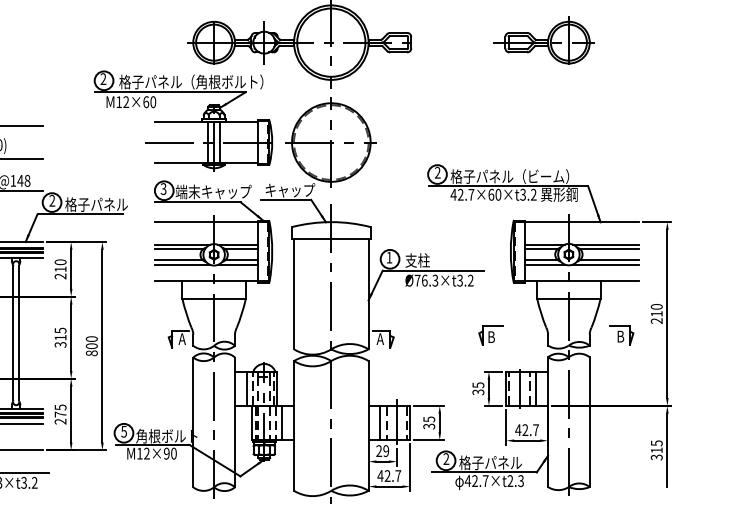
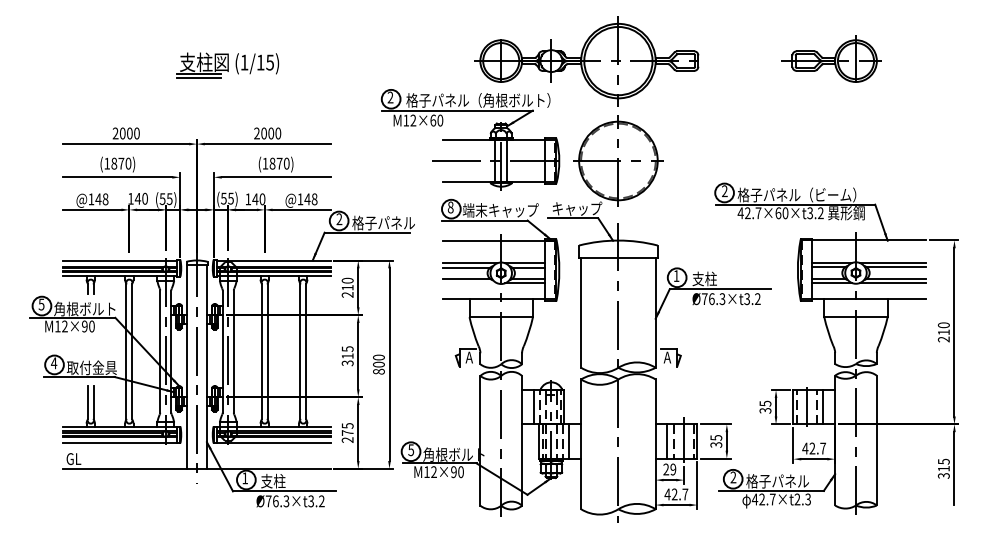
text: (163, 189) -> (450, 207), 3 -> 8
line: (182, 265) -> (469, 283), removed
part: (490, 336) -> (777, 354), removed
part: (621, 336) -> (908, 354), removed

